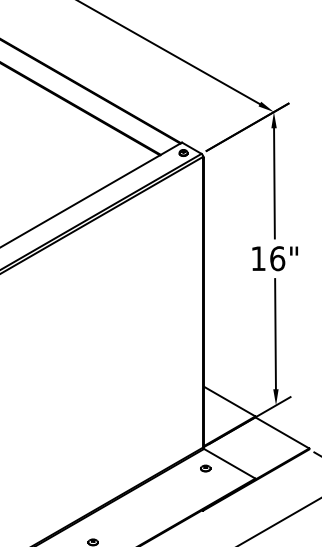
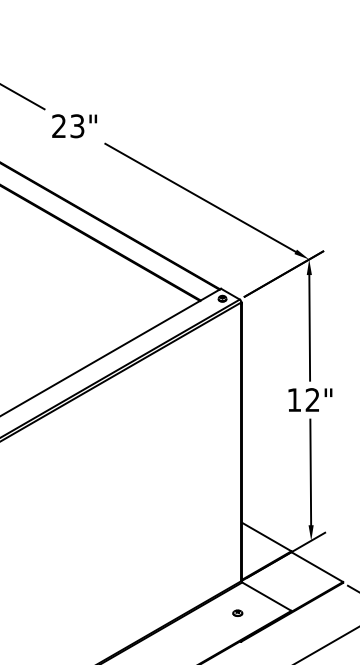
text: (277, 259) -> (312, 400), 16" -> 12"
part: (205, 467) -> (237, 612), moved

